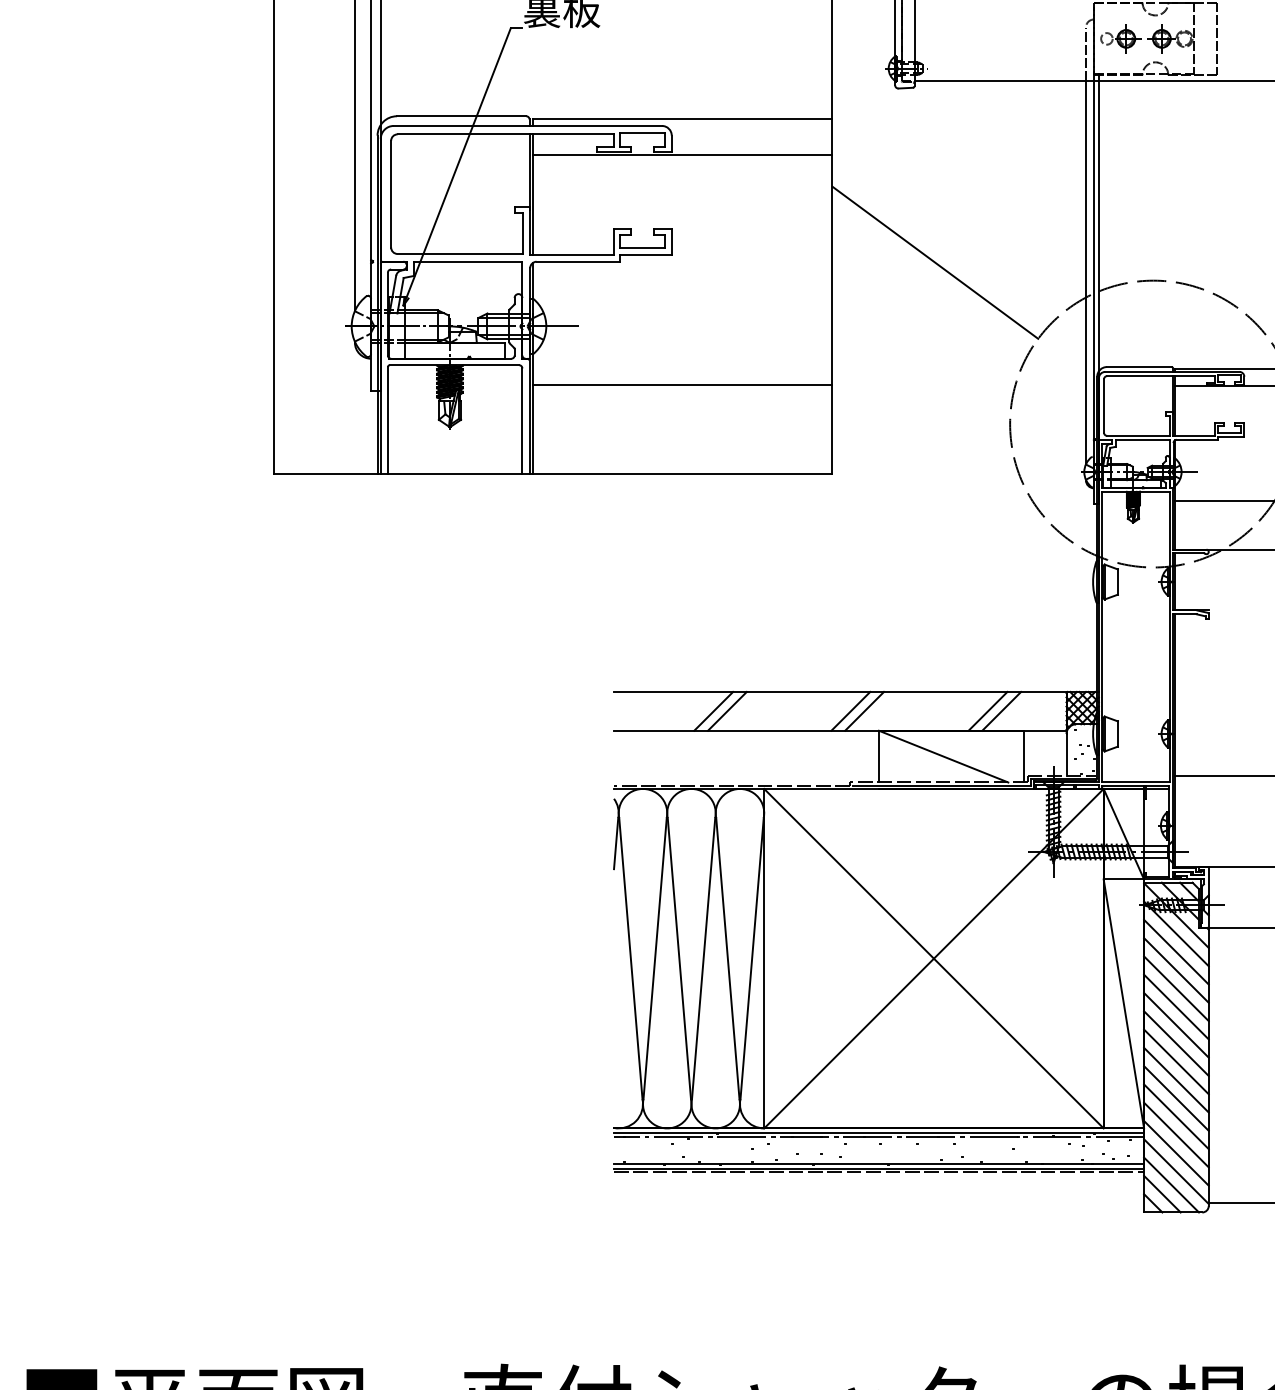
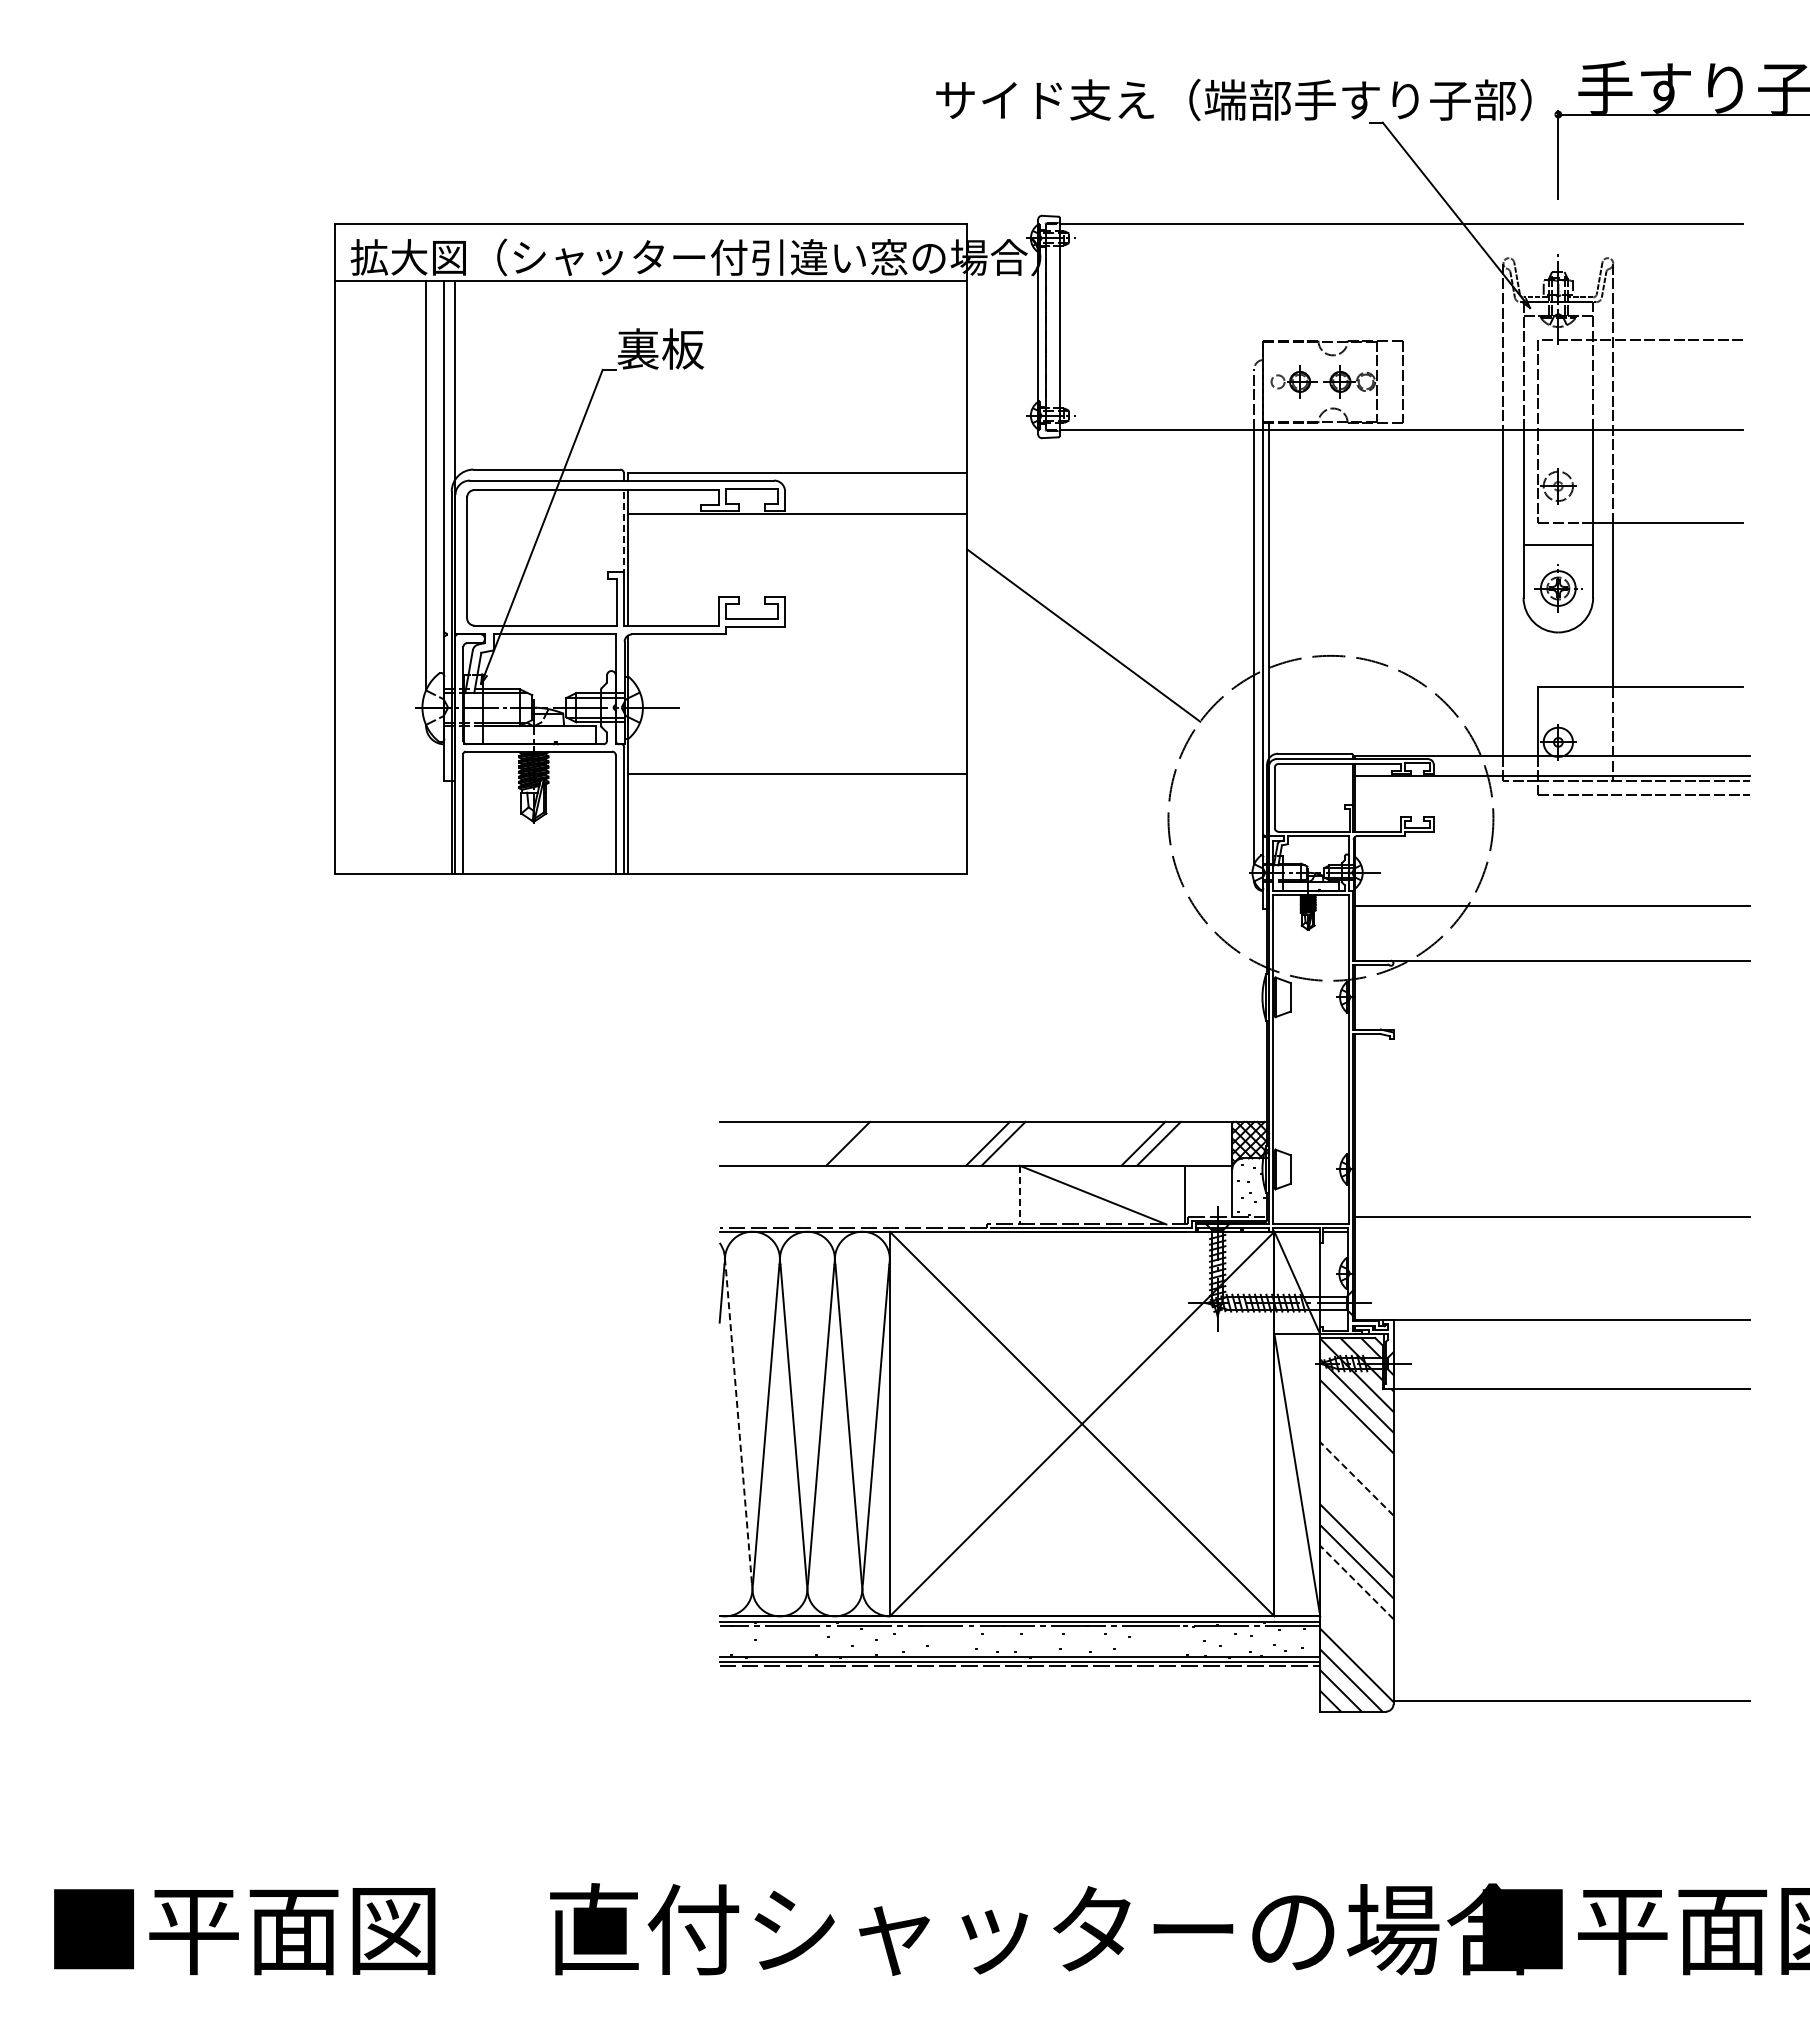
line: (529, 171) -> (623, 532), solid -> dashed
line: (713, 711) -> (832, 1143), removed
line: (878, 756) -> (1019, 1195), solid -> dashed
line: (630, 959) -> (738, 1424), solid -> dashed
line: (1176, 970) -> (1356, 1437), removed
line: (1176, 988) -> (1356, 1457), removed
line: (1176, 1006) -> (1356, 1478), solid -> dashed
line: (1176, 1025) -> (1356, 1499), removed
line: (1176, 1042) -> (1356, 1519), removed
line: (1176, 1098) -> (1356, 1582), solid -> dashed
line: (1176, 1116) -> (1356, 1602), removed
line: (1176, 1134) -> (1356, 1623), removed
line: (1176, 1153) -> (1356, 1644), removed

